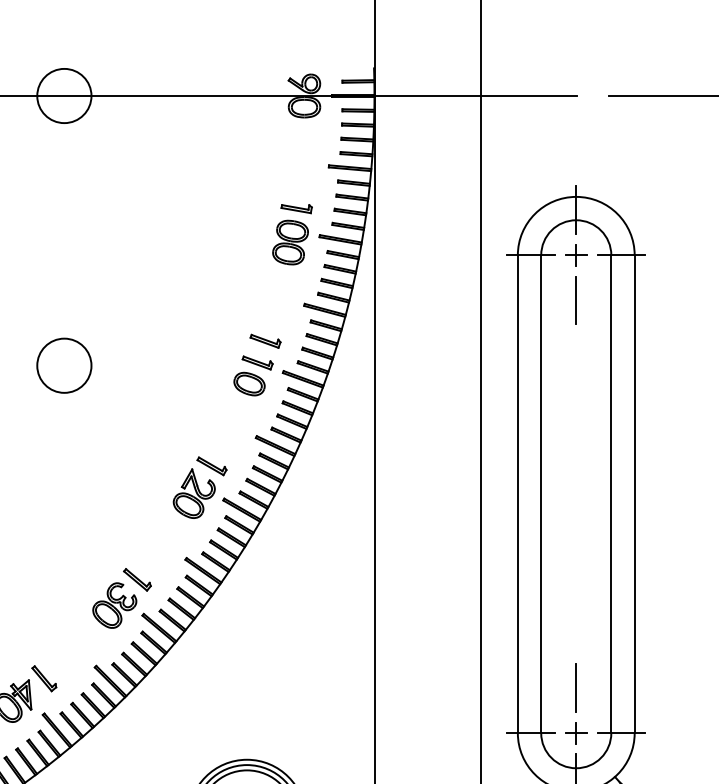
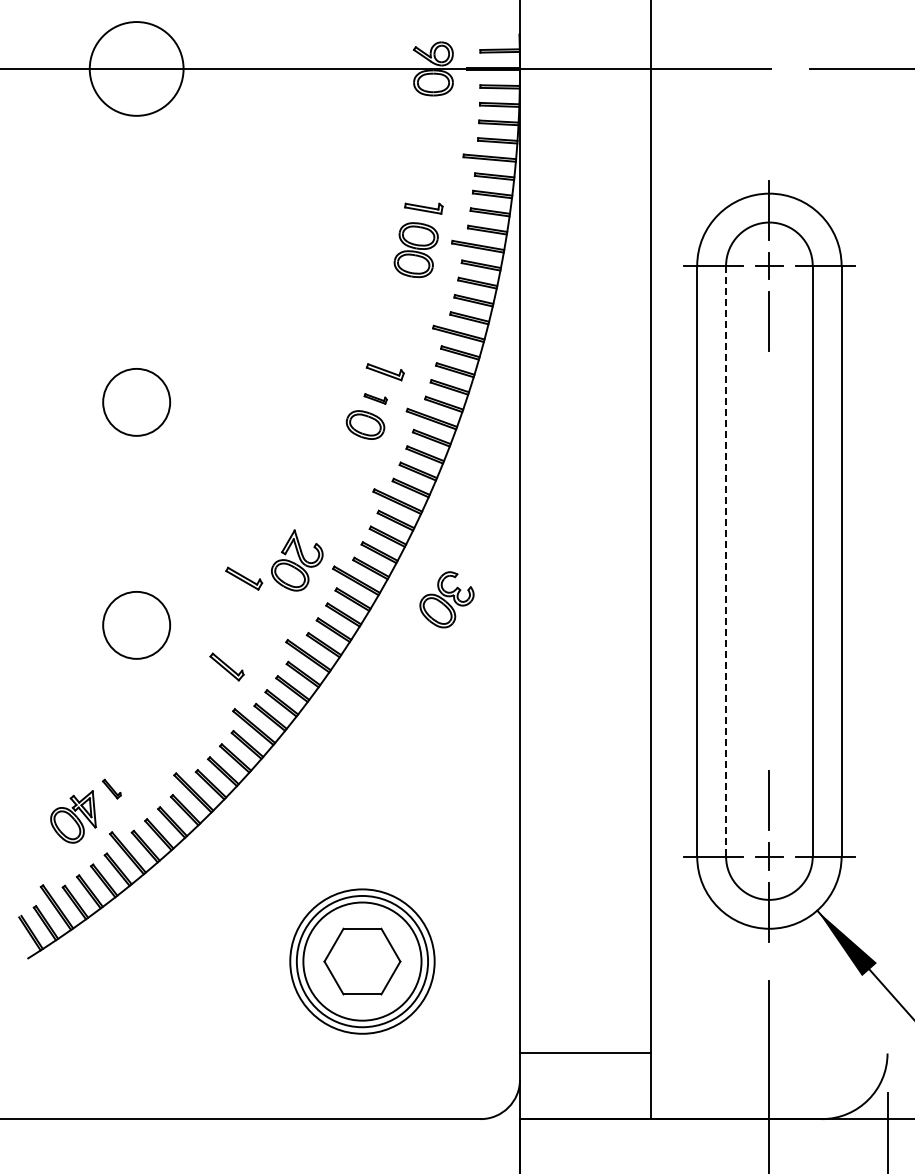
circle: (64, 95) -> (136, 68), size x1.4
part: (257, 362) -> (375, 398), size x0.6
part: (212, 466) -> (244, 578), moved
line: (541, 494) -> (726, 561), solid -> dashed
circle: (64, 546) -> (136, 625), added
part: (114, 605) -> (446, 599), moved
part: (44, 678) -> (111, 788), size x0.6

